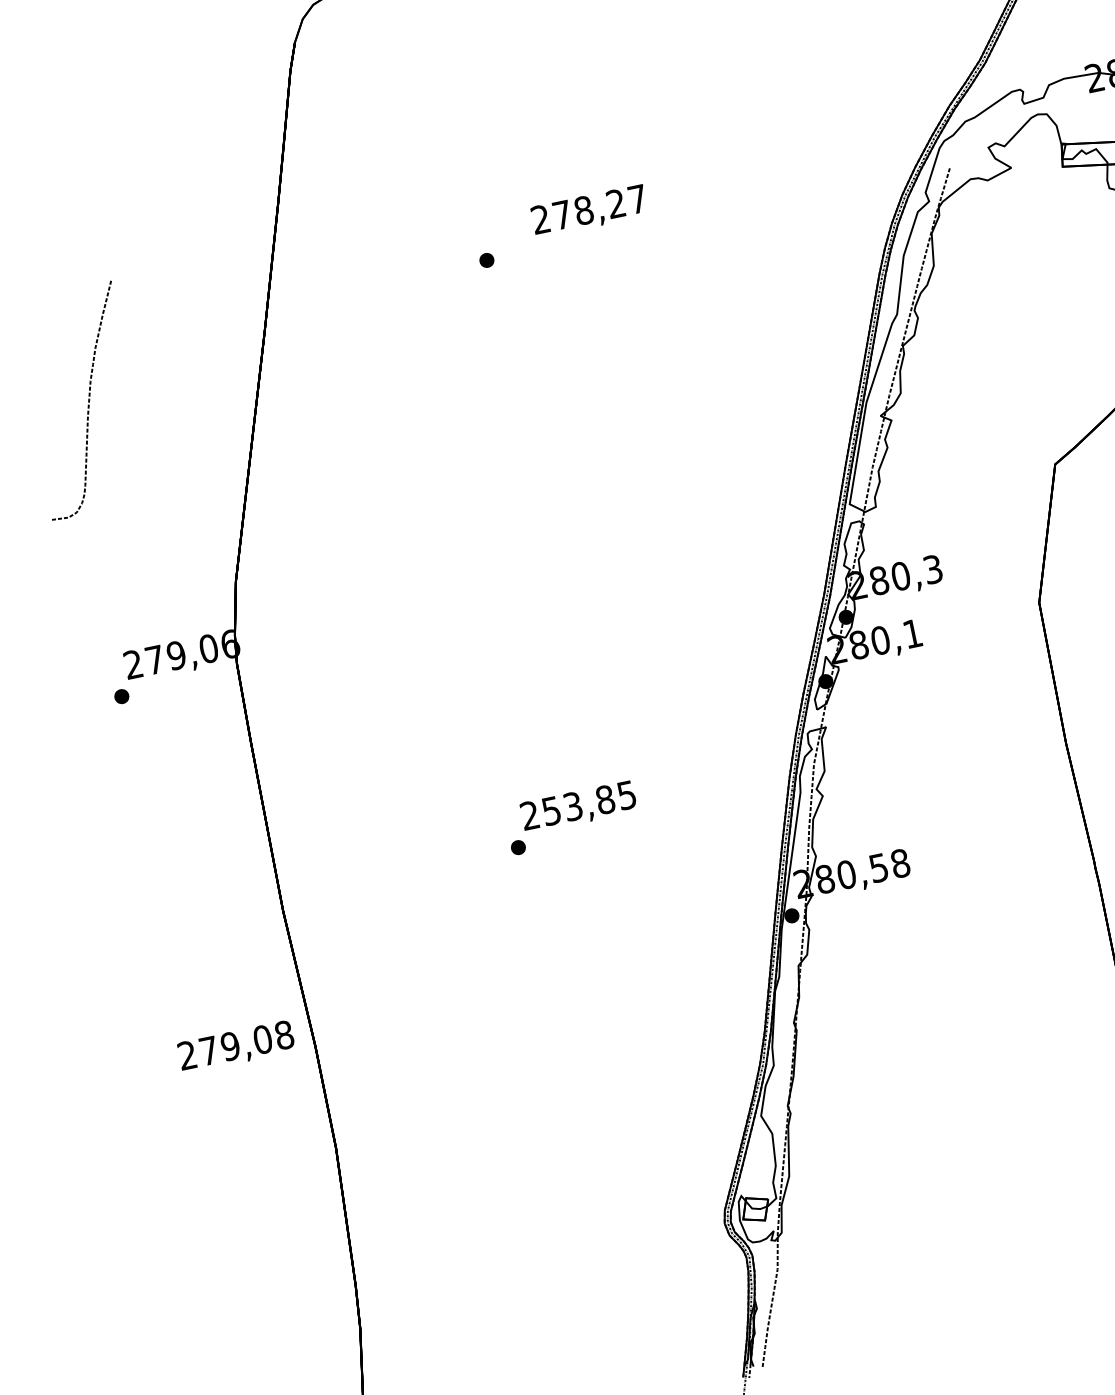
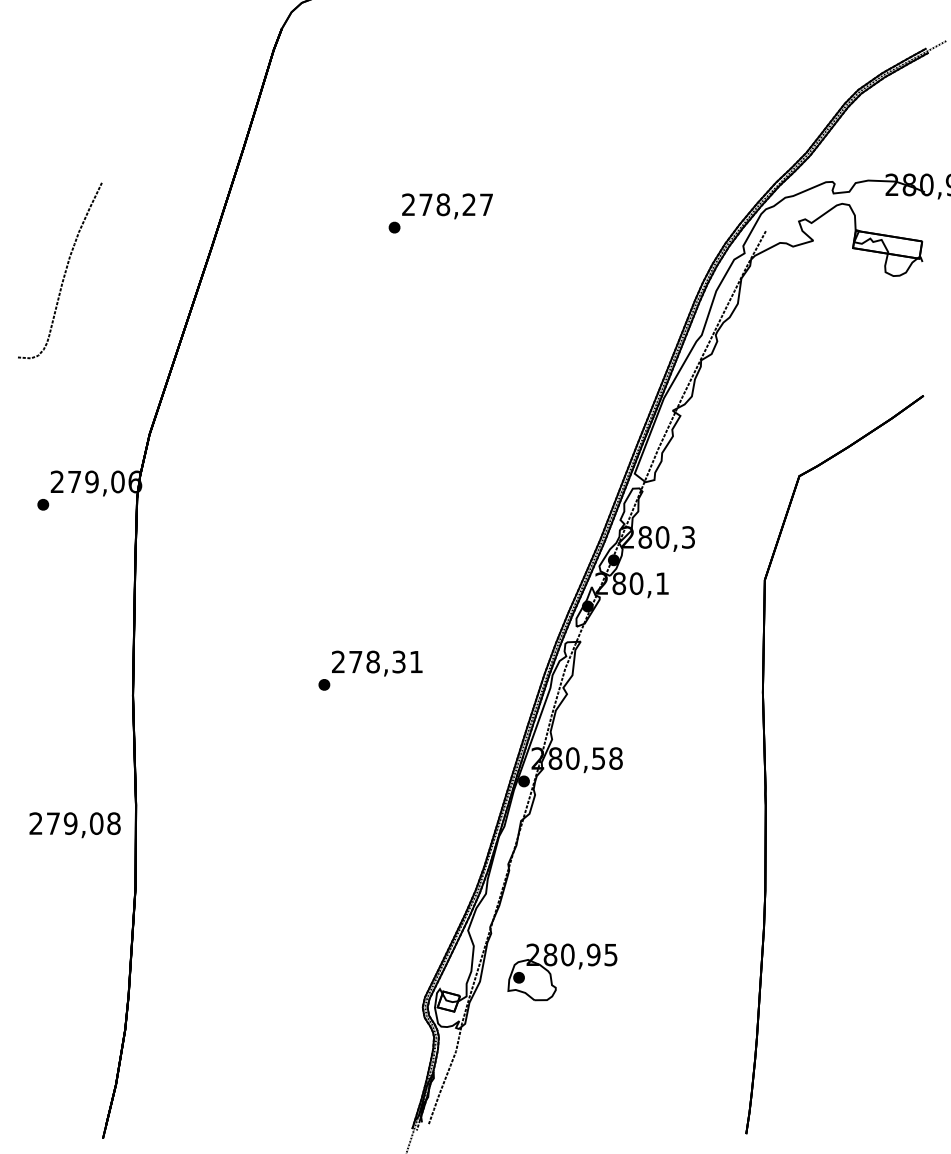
text: (589, 211) -> (447, 206), moved
text: (588, 802) -> (385, 661), 253,85 -> 278,31
text: (235, 1047) -> (74, 825), moved
part: (892, 1135) -> (566, 966), added

